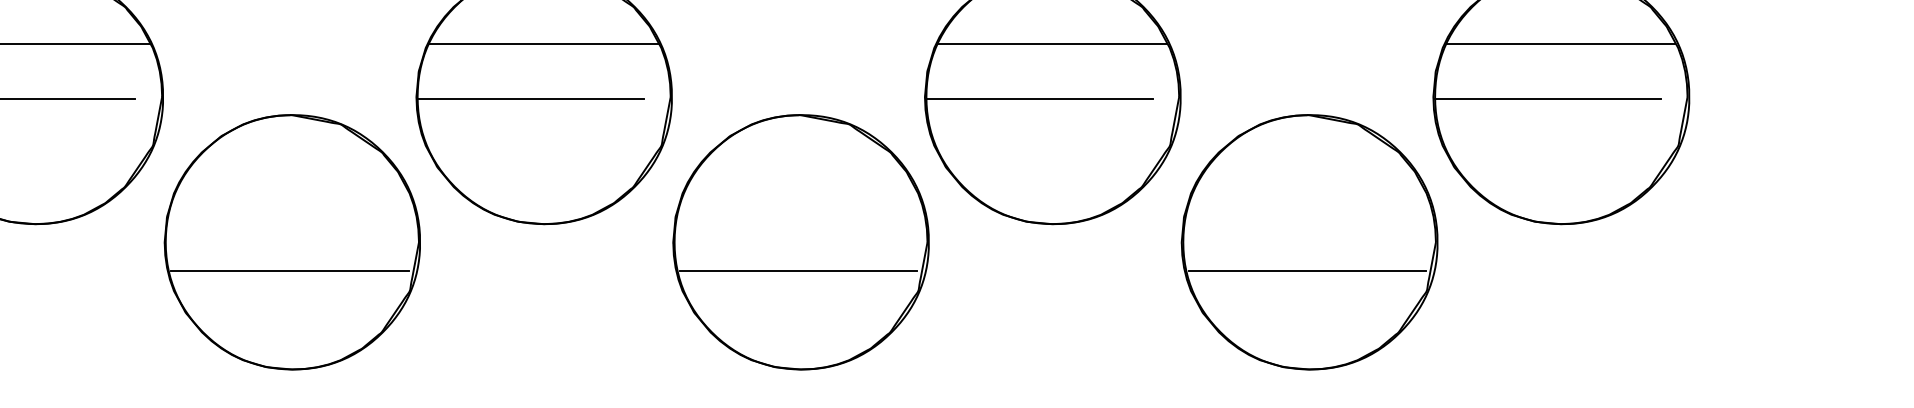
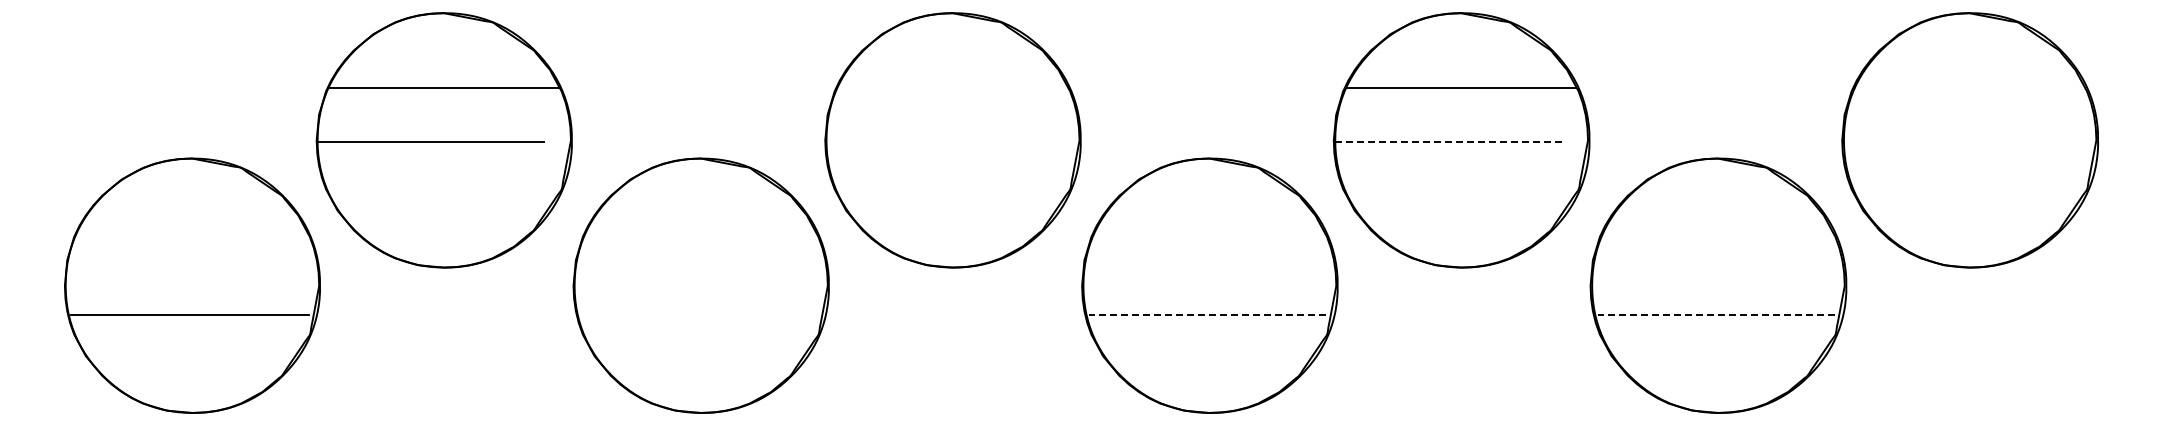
line: (543, 44) -> (952, 87), removed
line: (1560, 44) -> (1969, 87), removed
line: (530, 99) -> (939, 142), removed
line: (1040, 99) -> (1449, 142), solid -> dashed
line: (1547, 99) -> (1956, 142), removed
line: (289, 271) -> (698, 314), removed
line: (798, 271) -> (1207, 314), solid -> dashed
line: (1307, 271) -> (1716, 314), solid -> dashed

